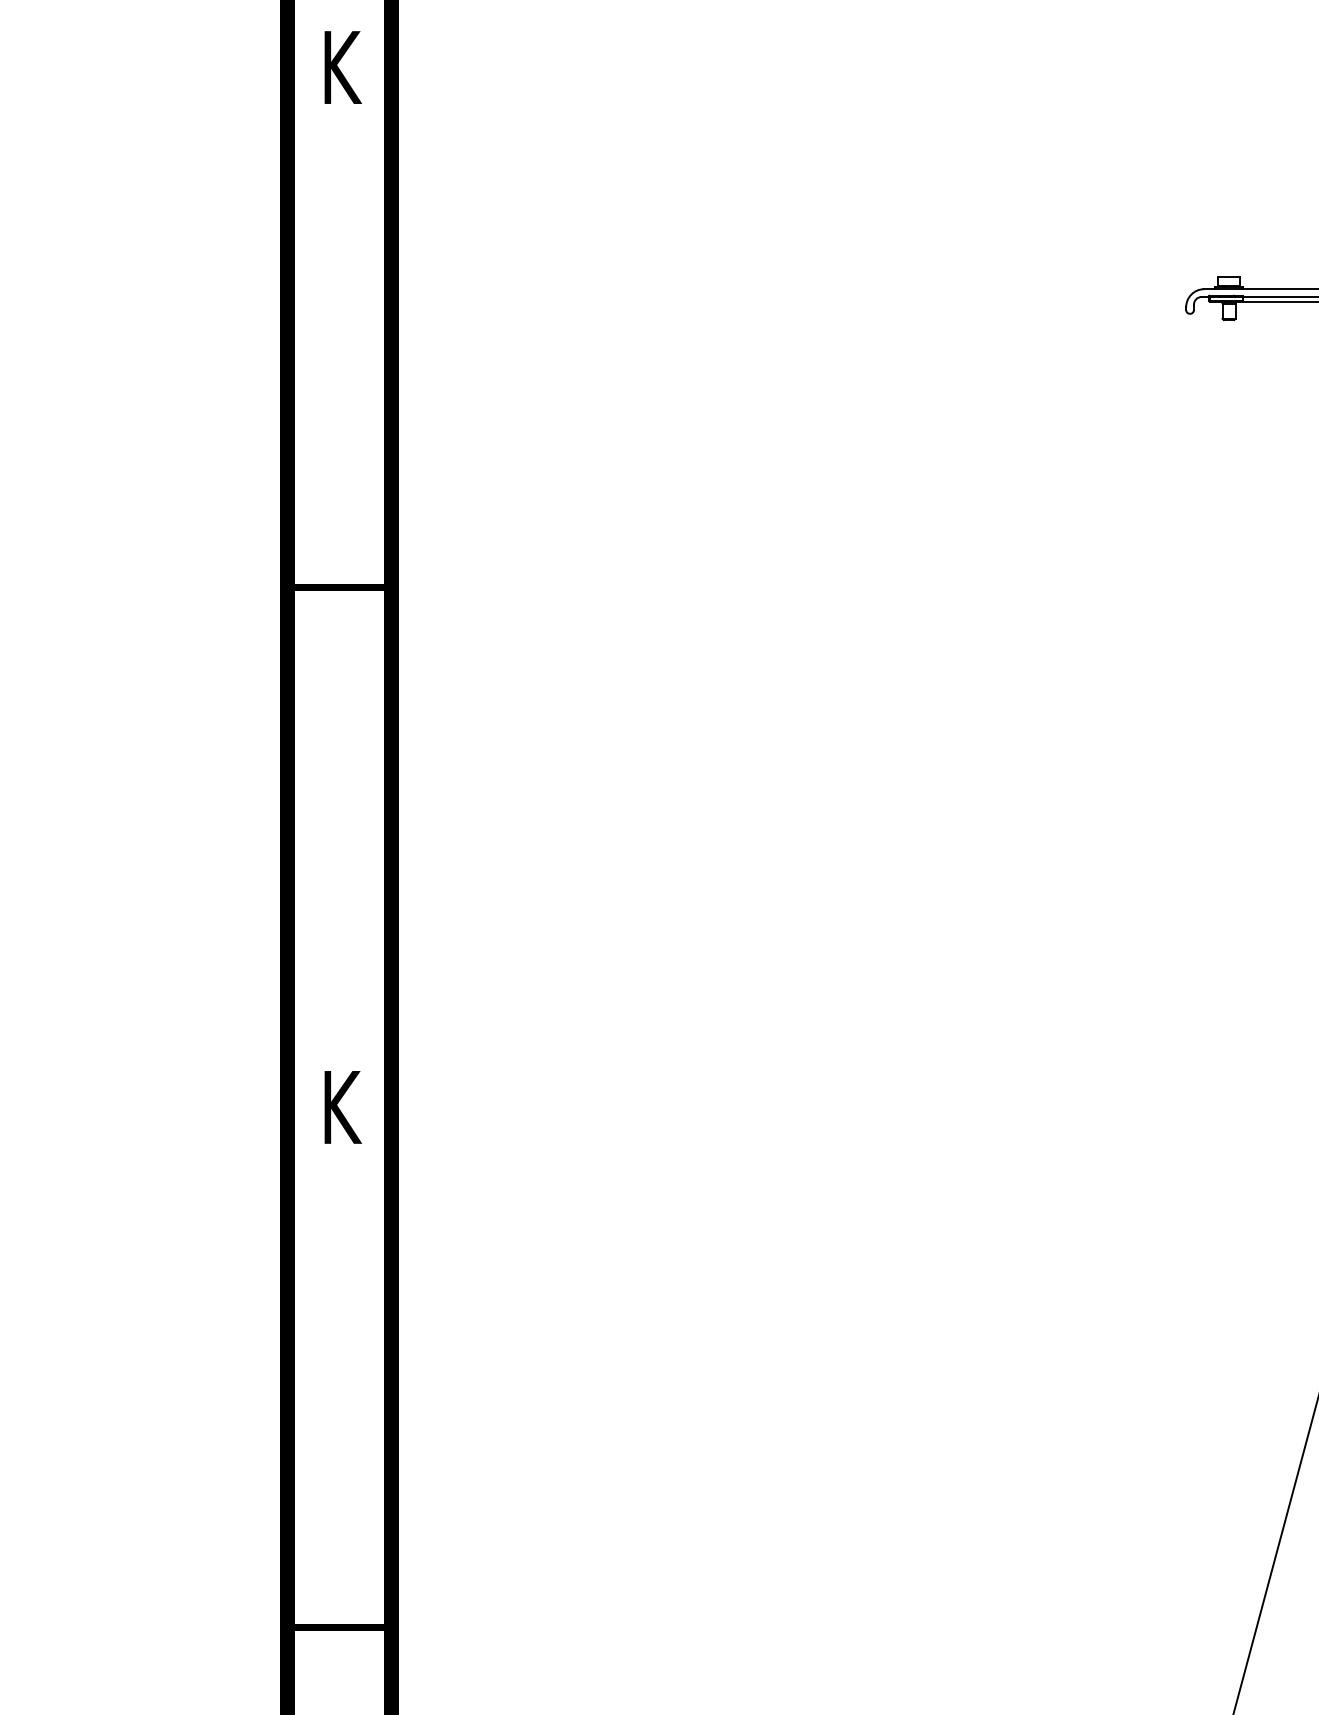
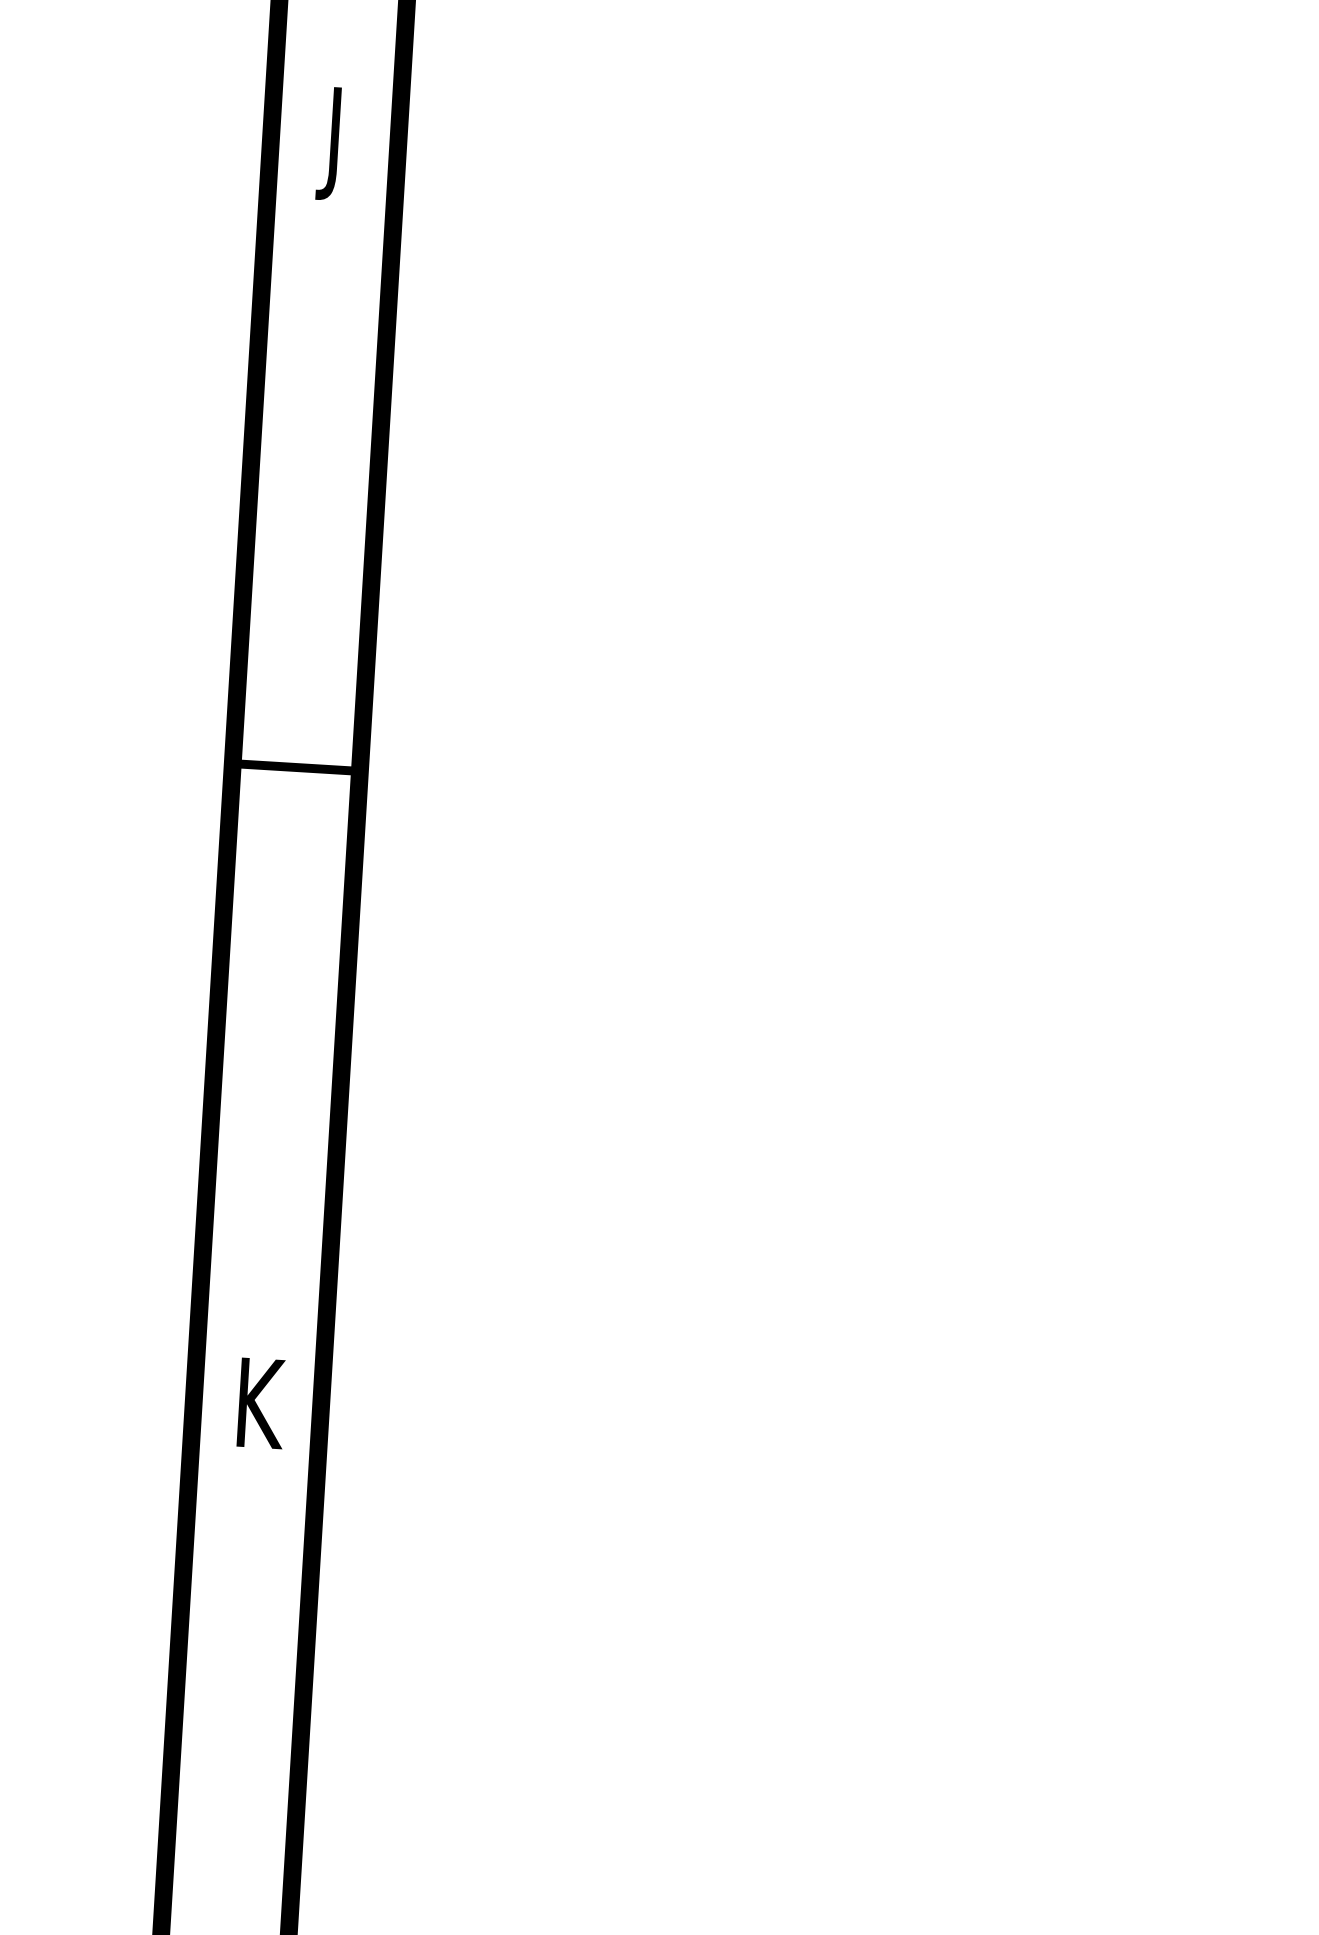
text: (343, 77) -> (339, 144), K -> J

